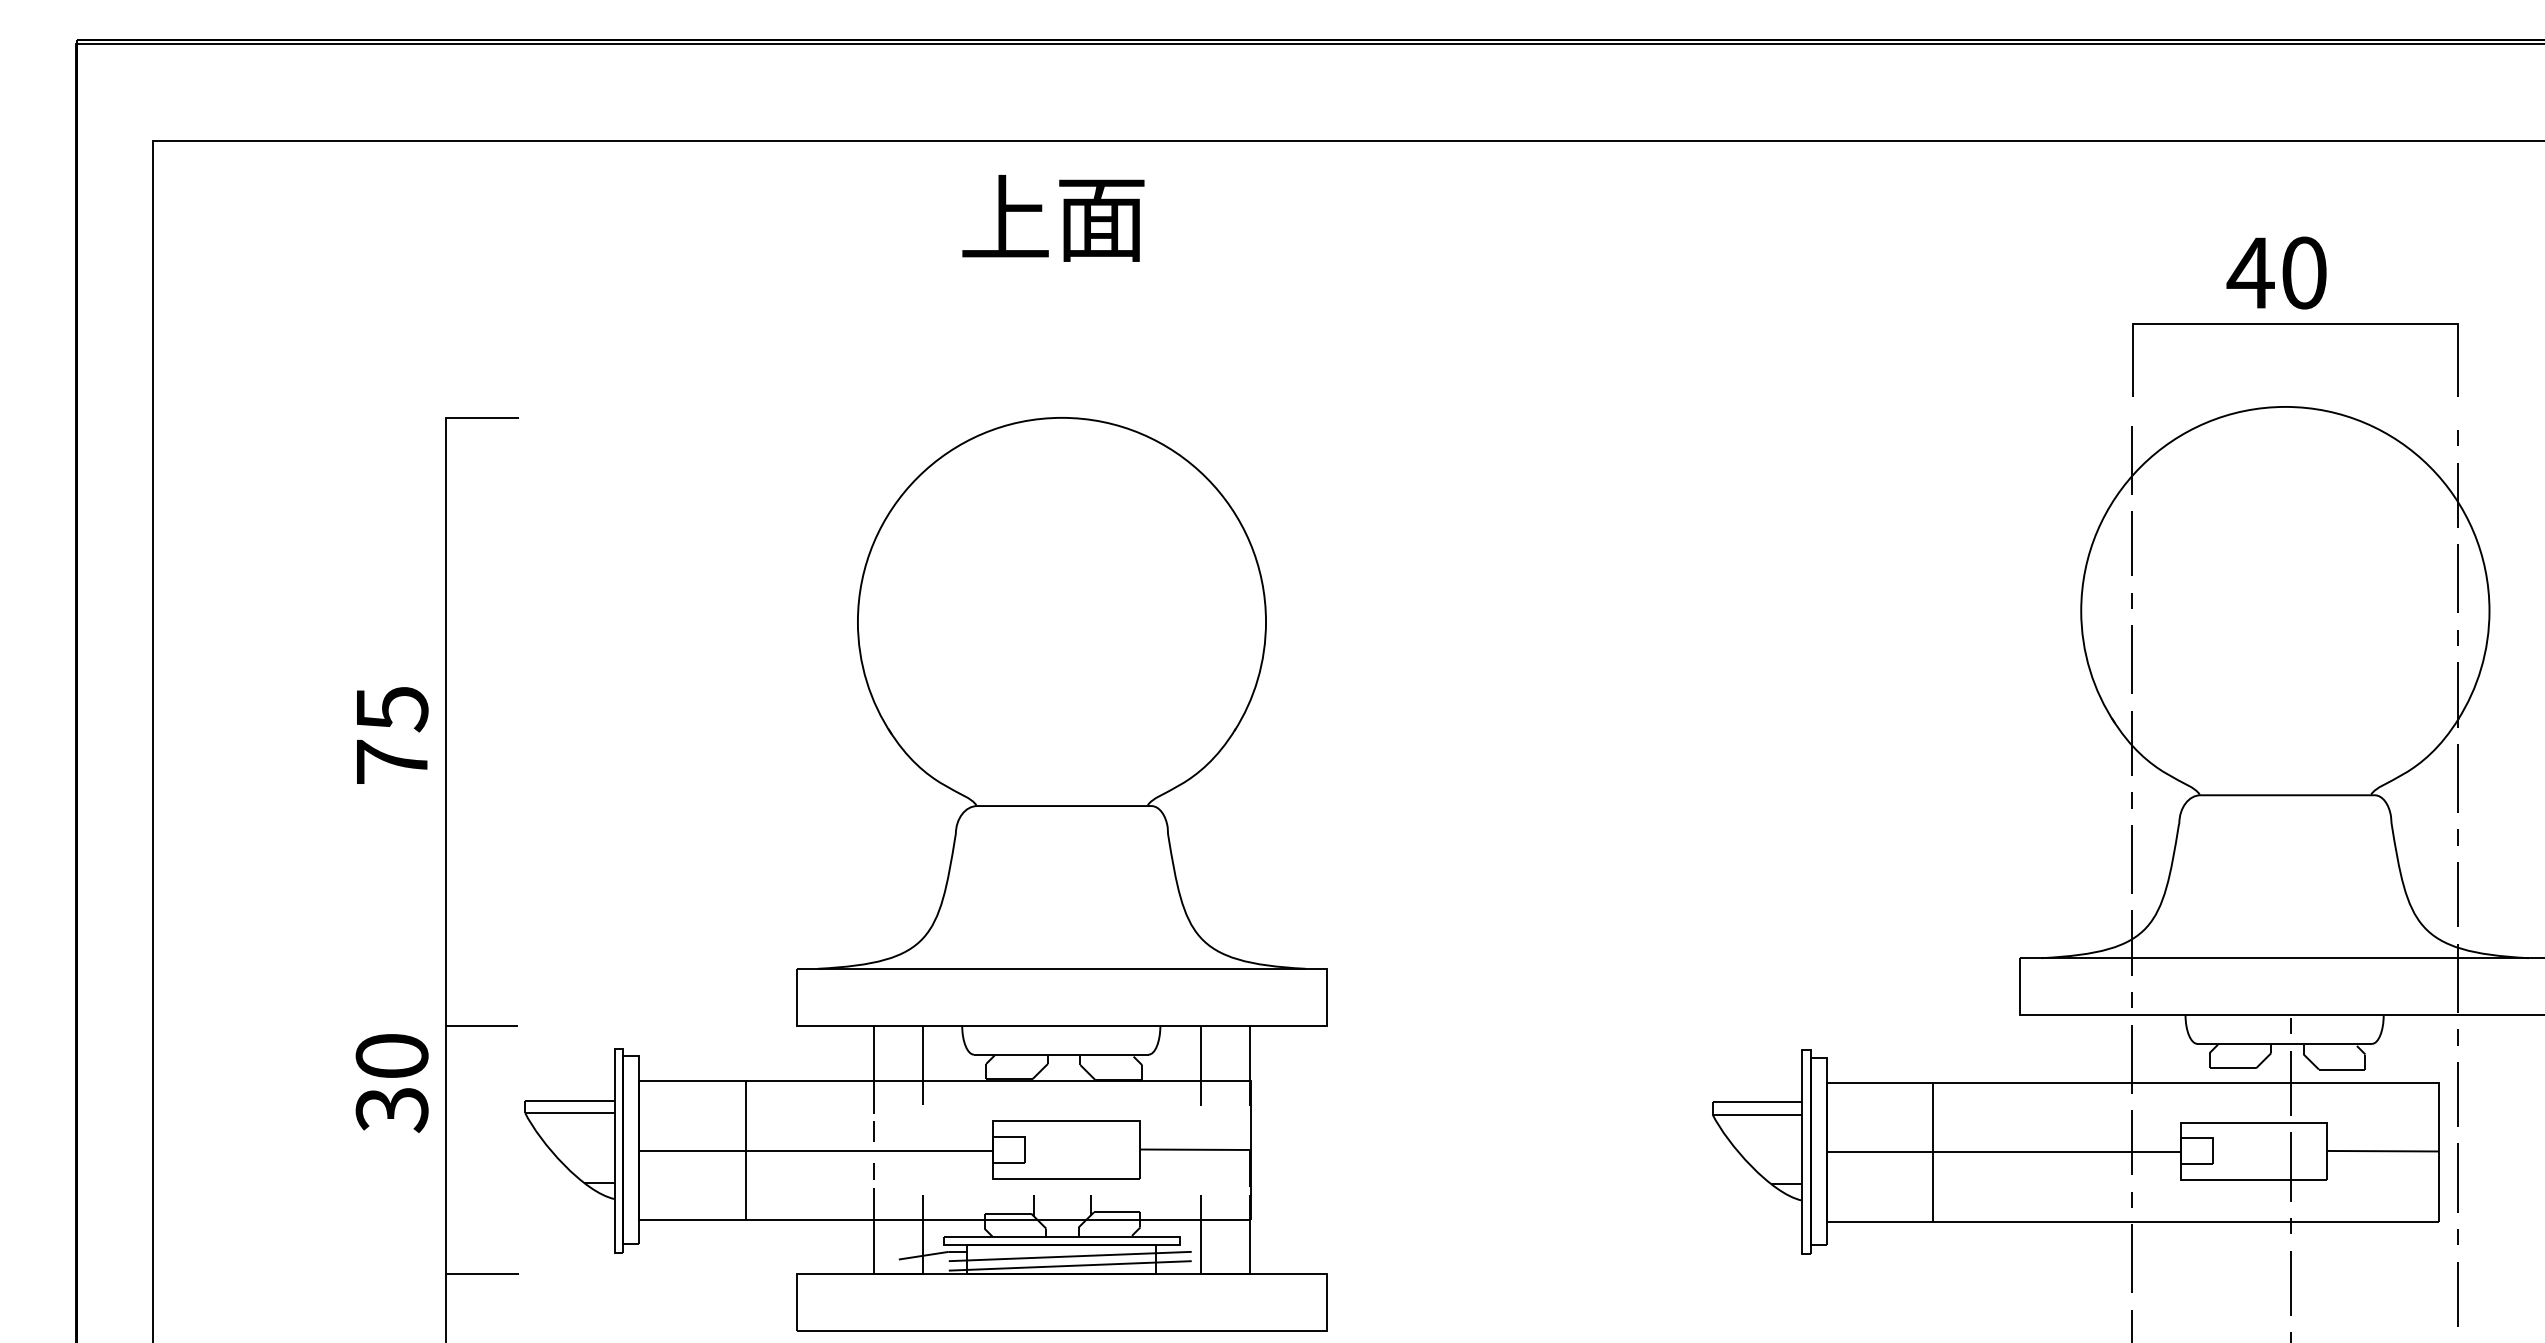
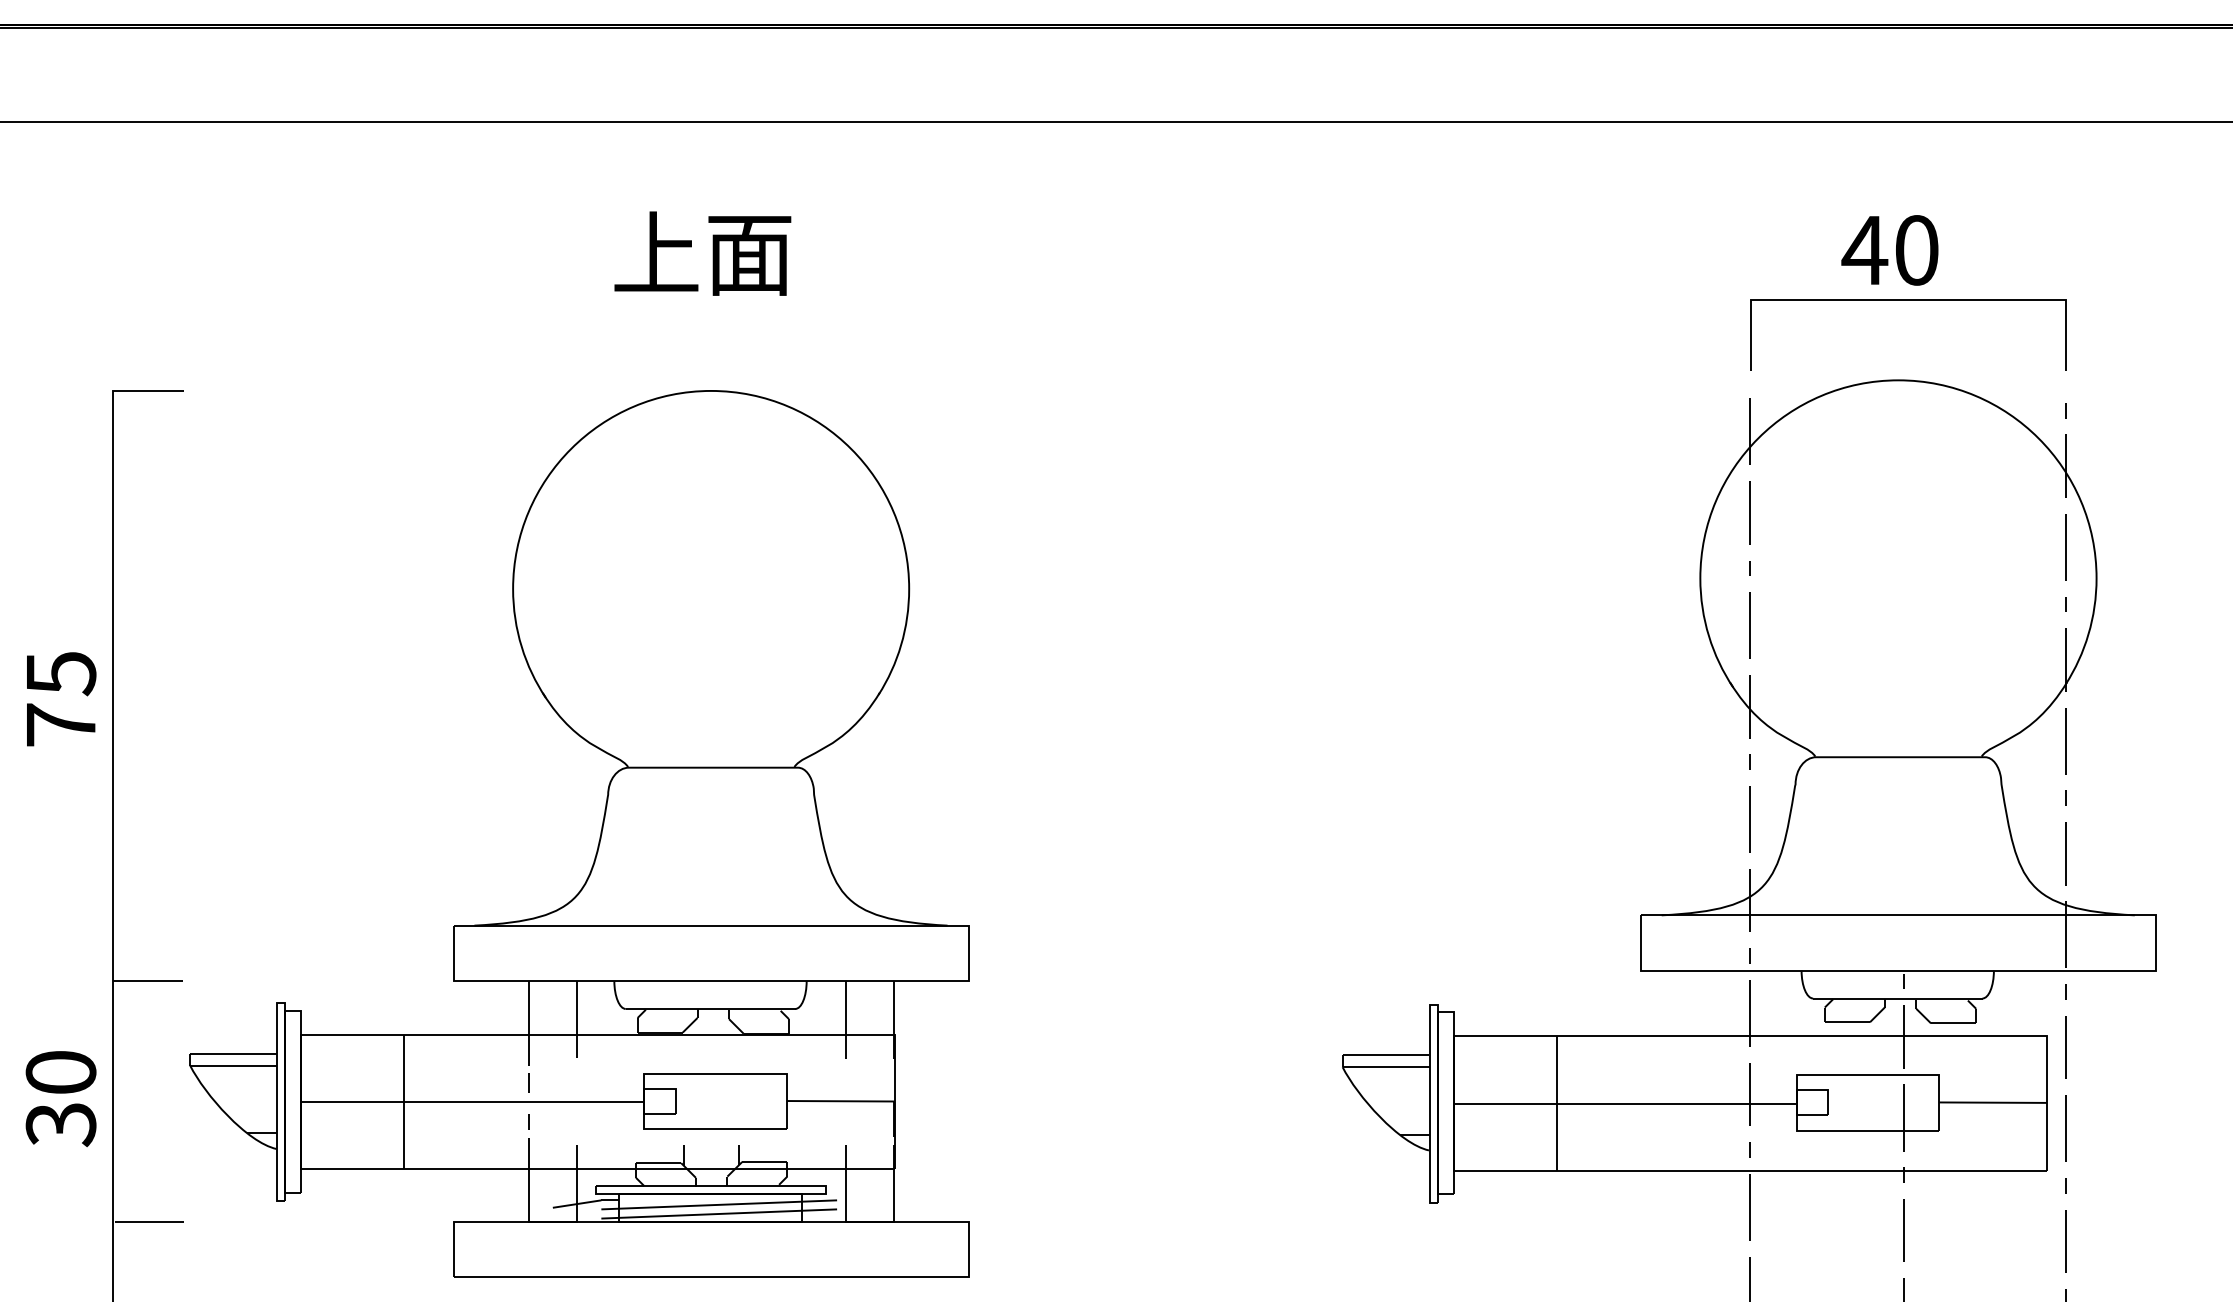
text: (1053, 218) -> (702, 253), moved
text: (391, 1083) -> (60, 1099), moved

